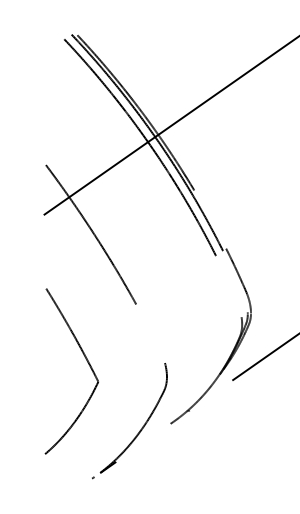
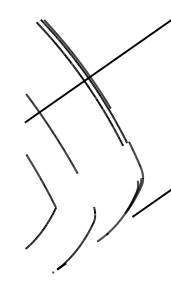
part: (86, 363) -> (49, 197), moved

